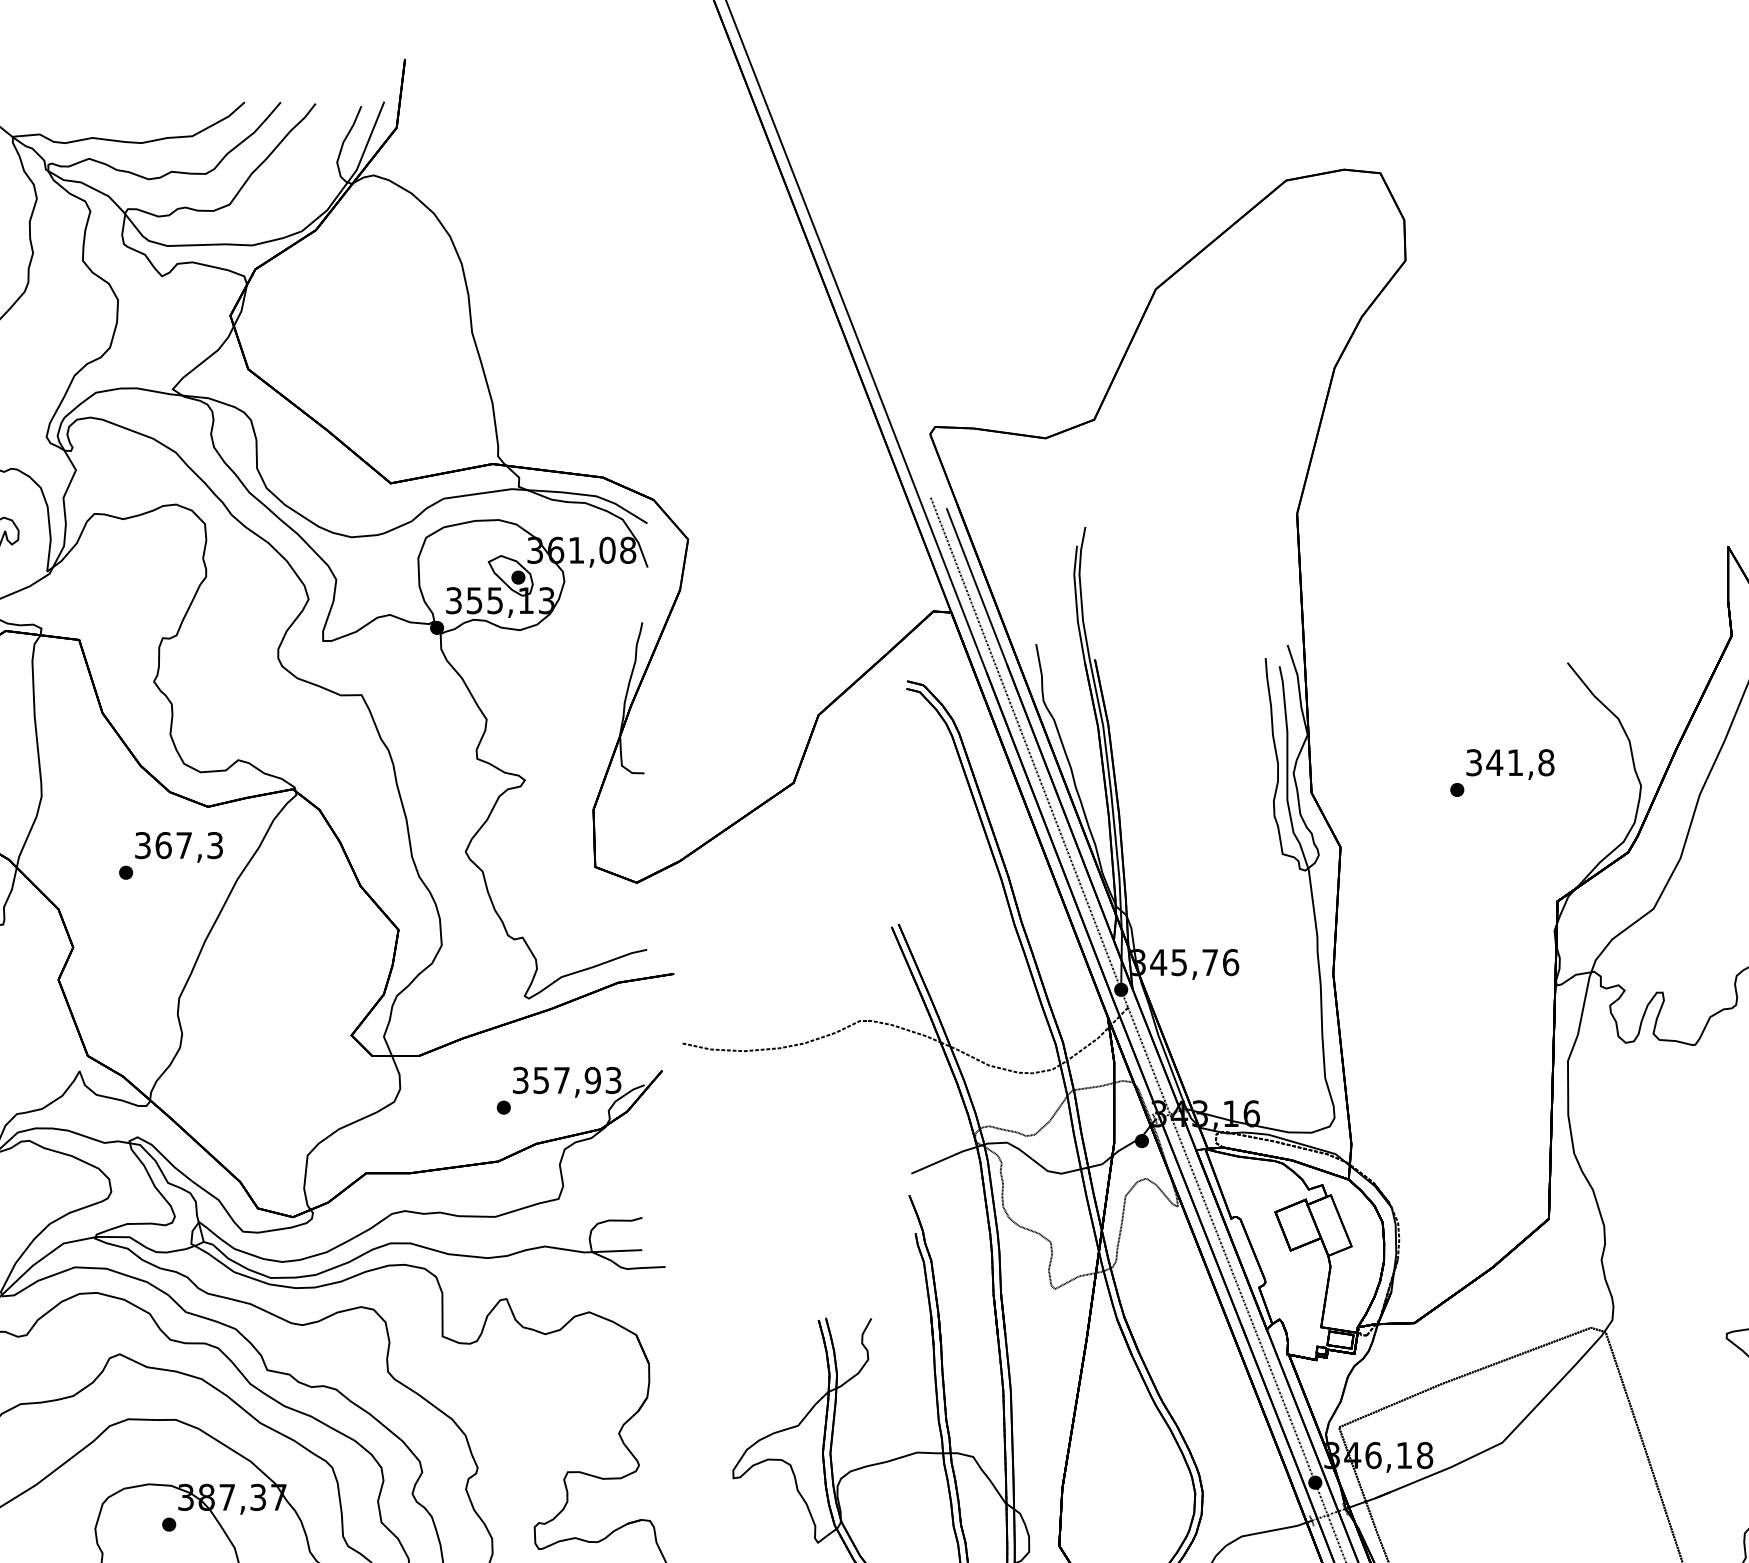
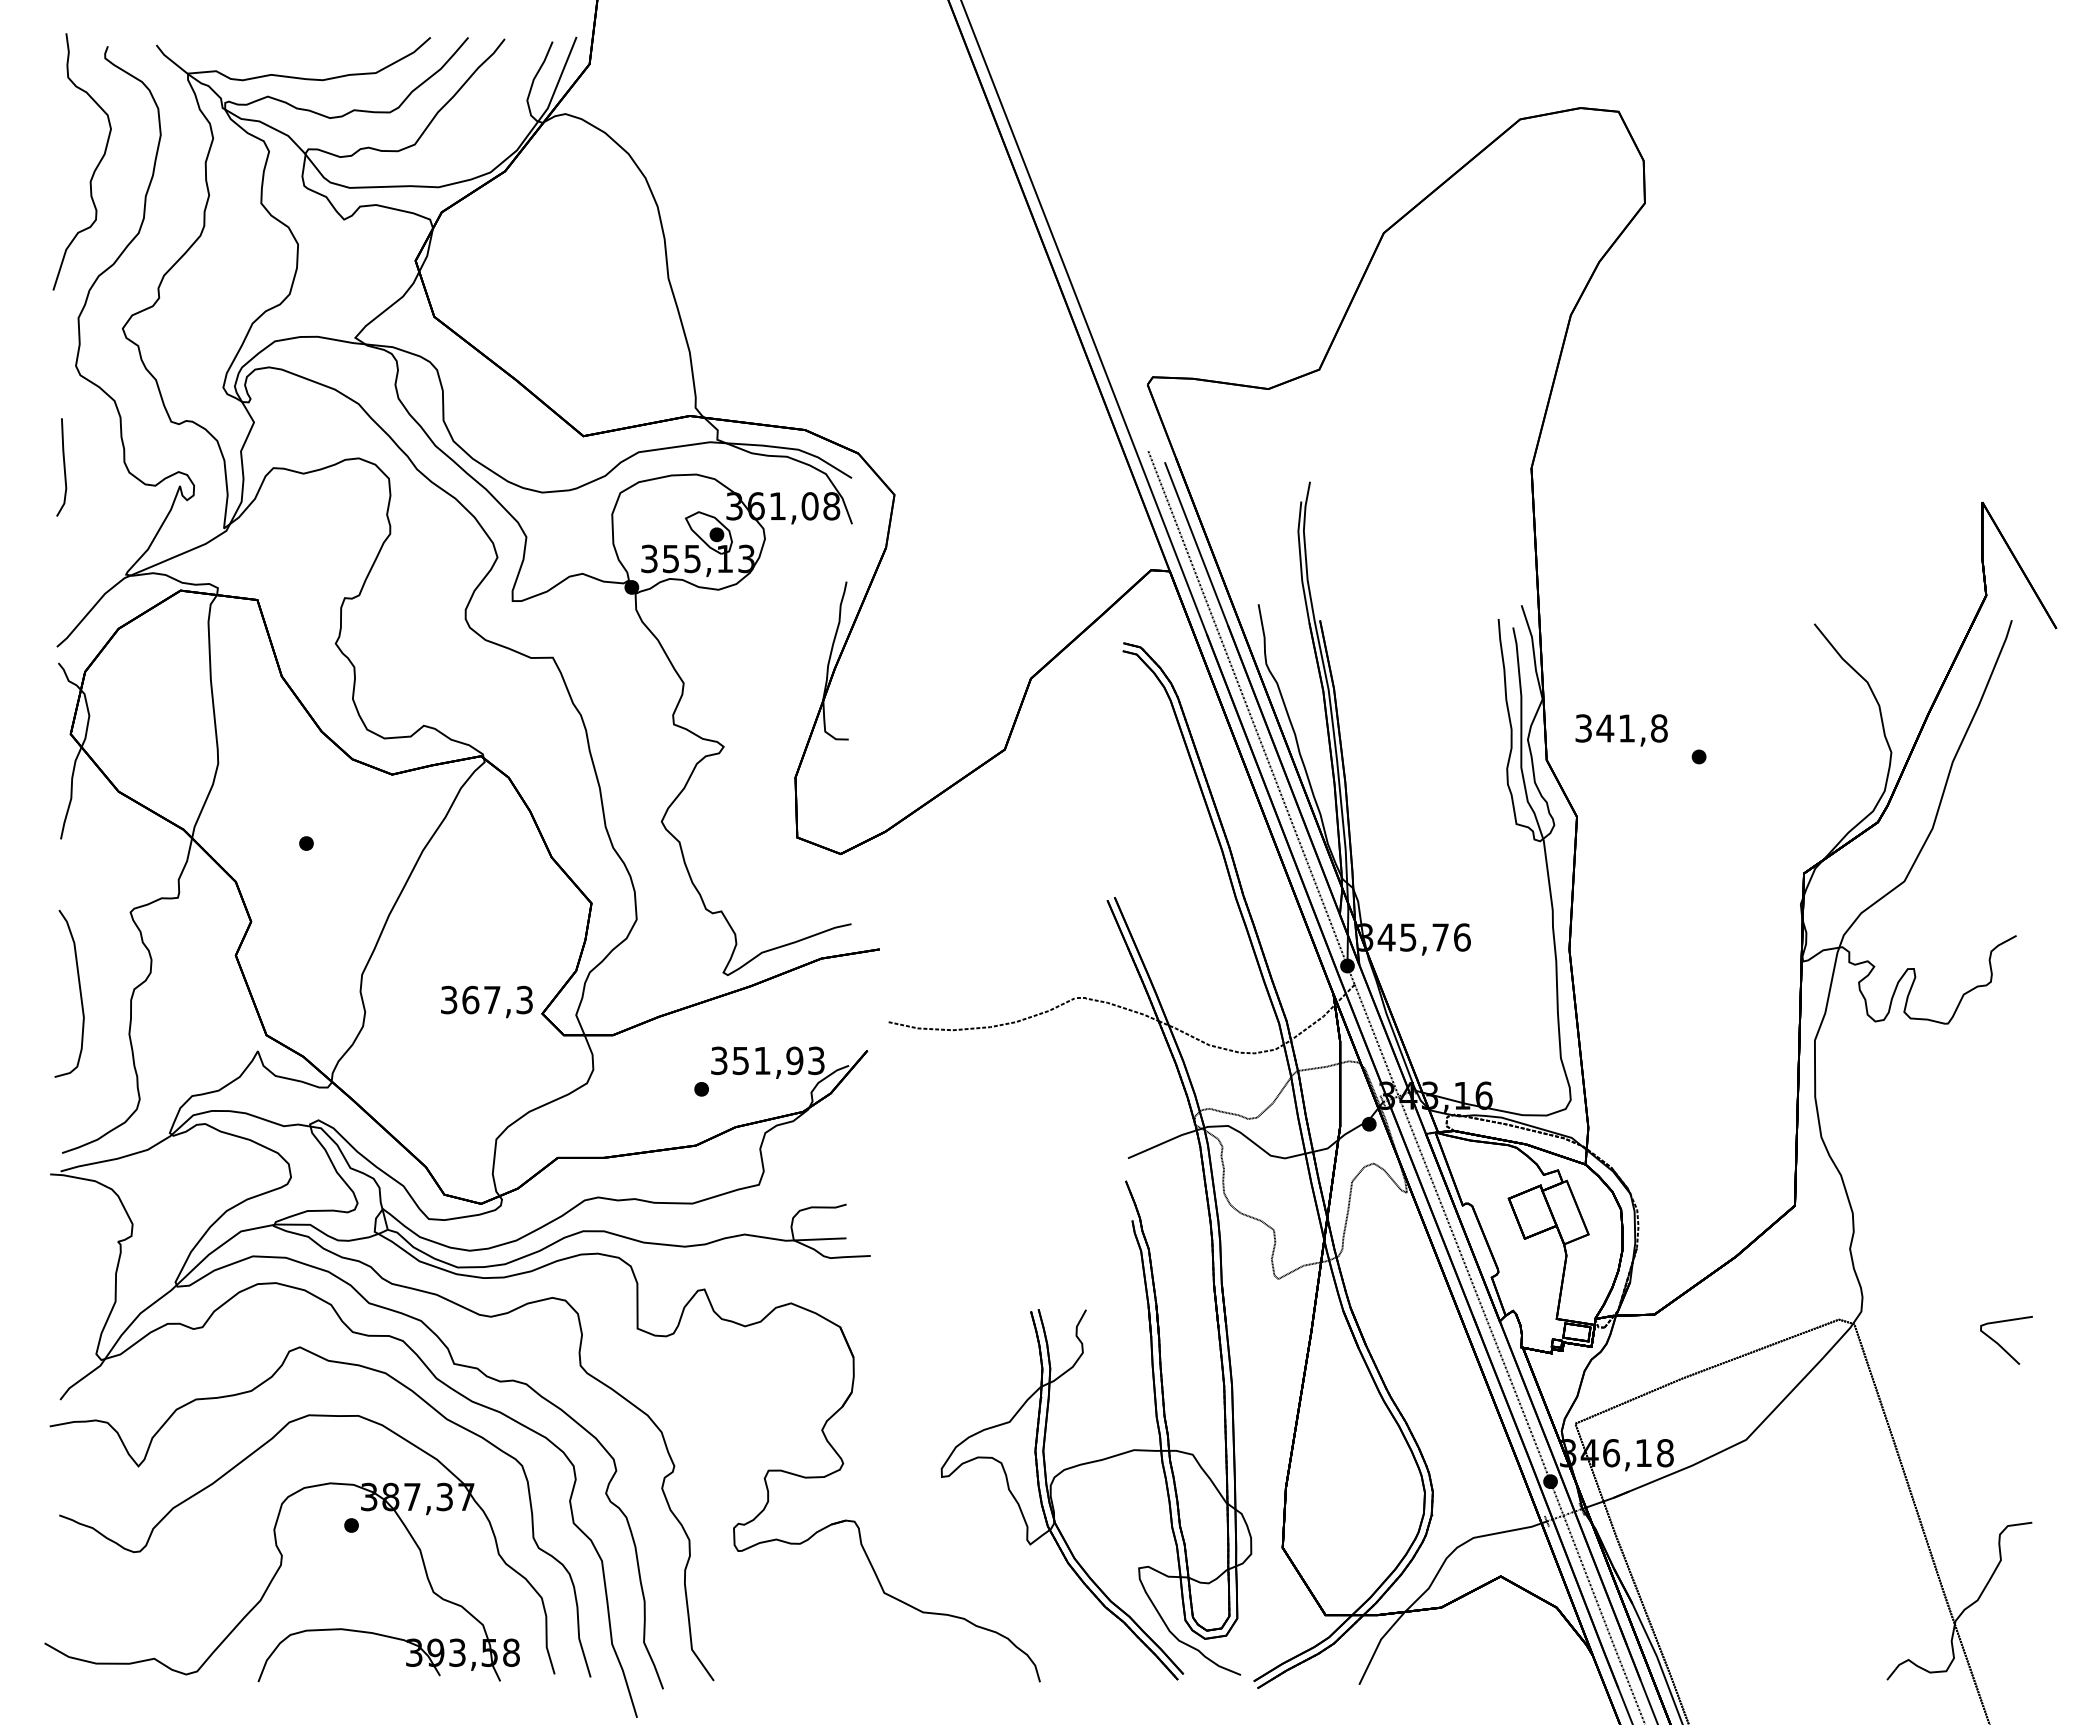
text: (1510, 764) -> (1621, 730), moved
text: (178, 846) -> (486, 1001), moved
text: (561, 1080) -> (762, 1060), 357,93 -> 351,93

